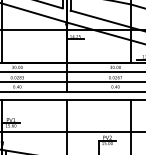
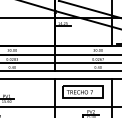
part: (98, 115) -> (83, 92), added

